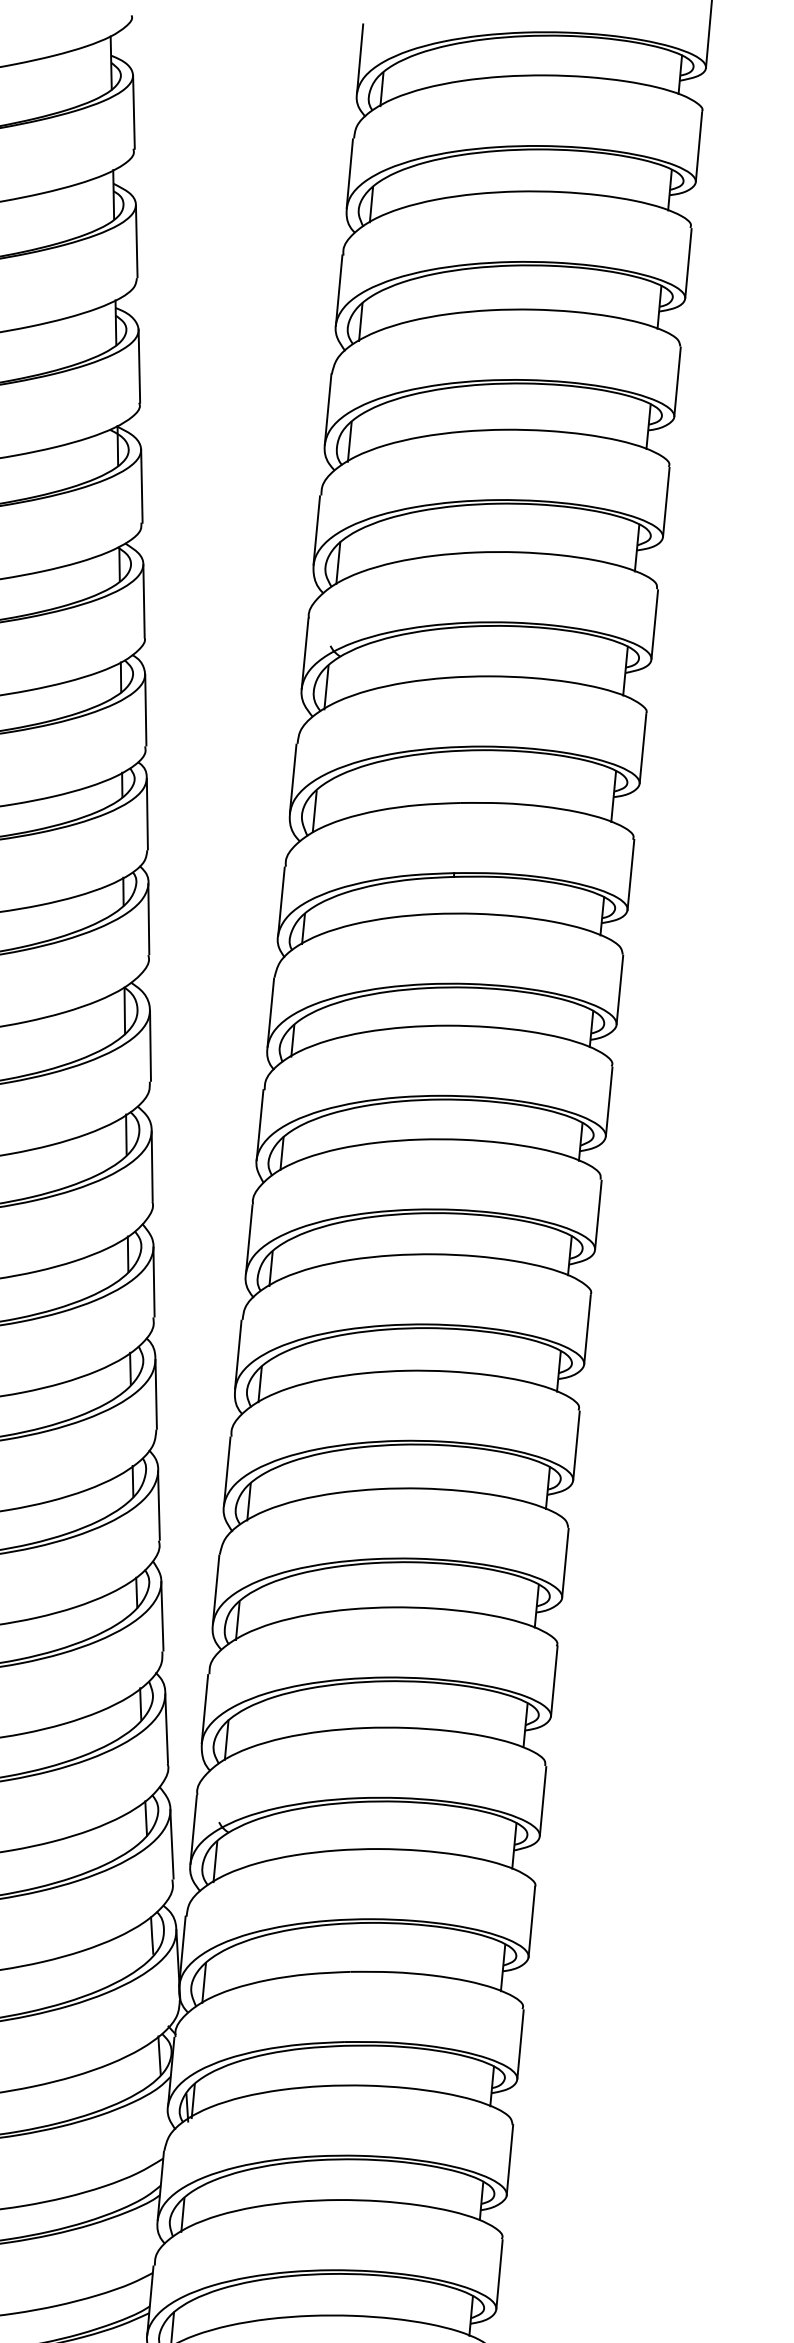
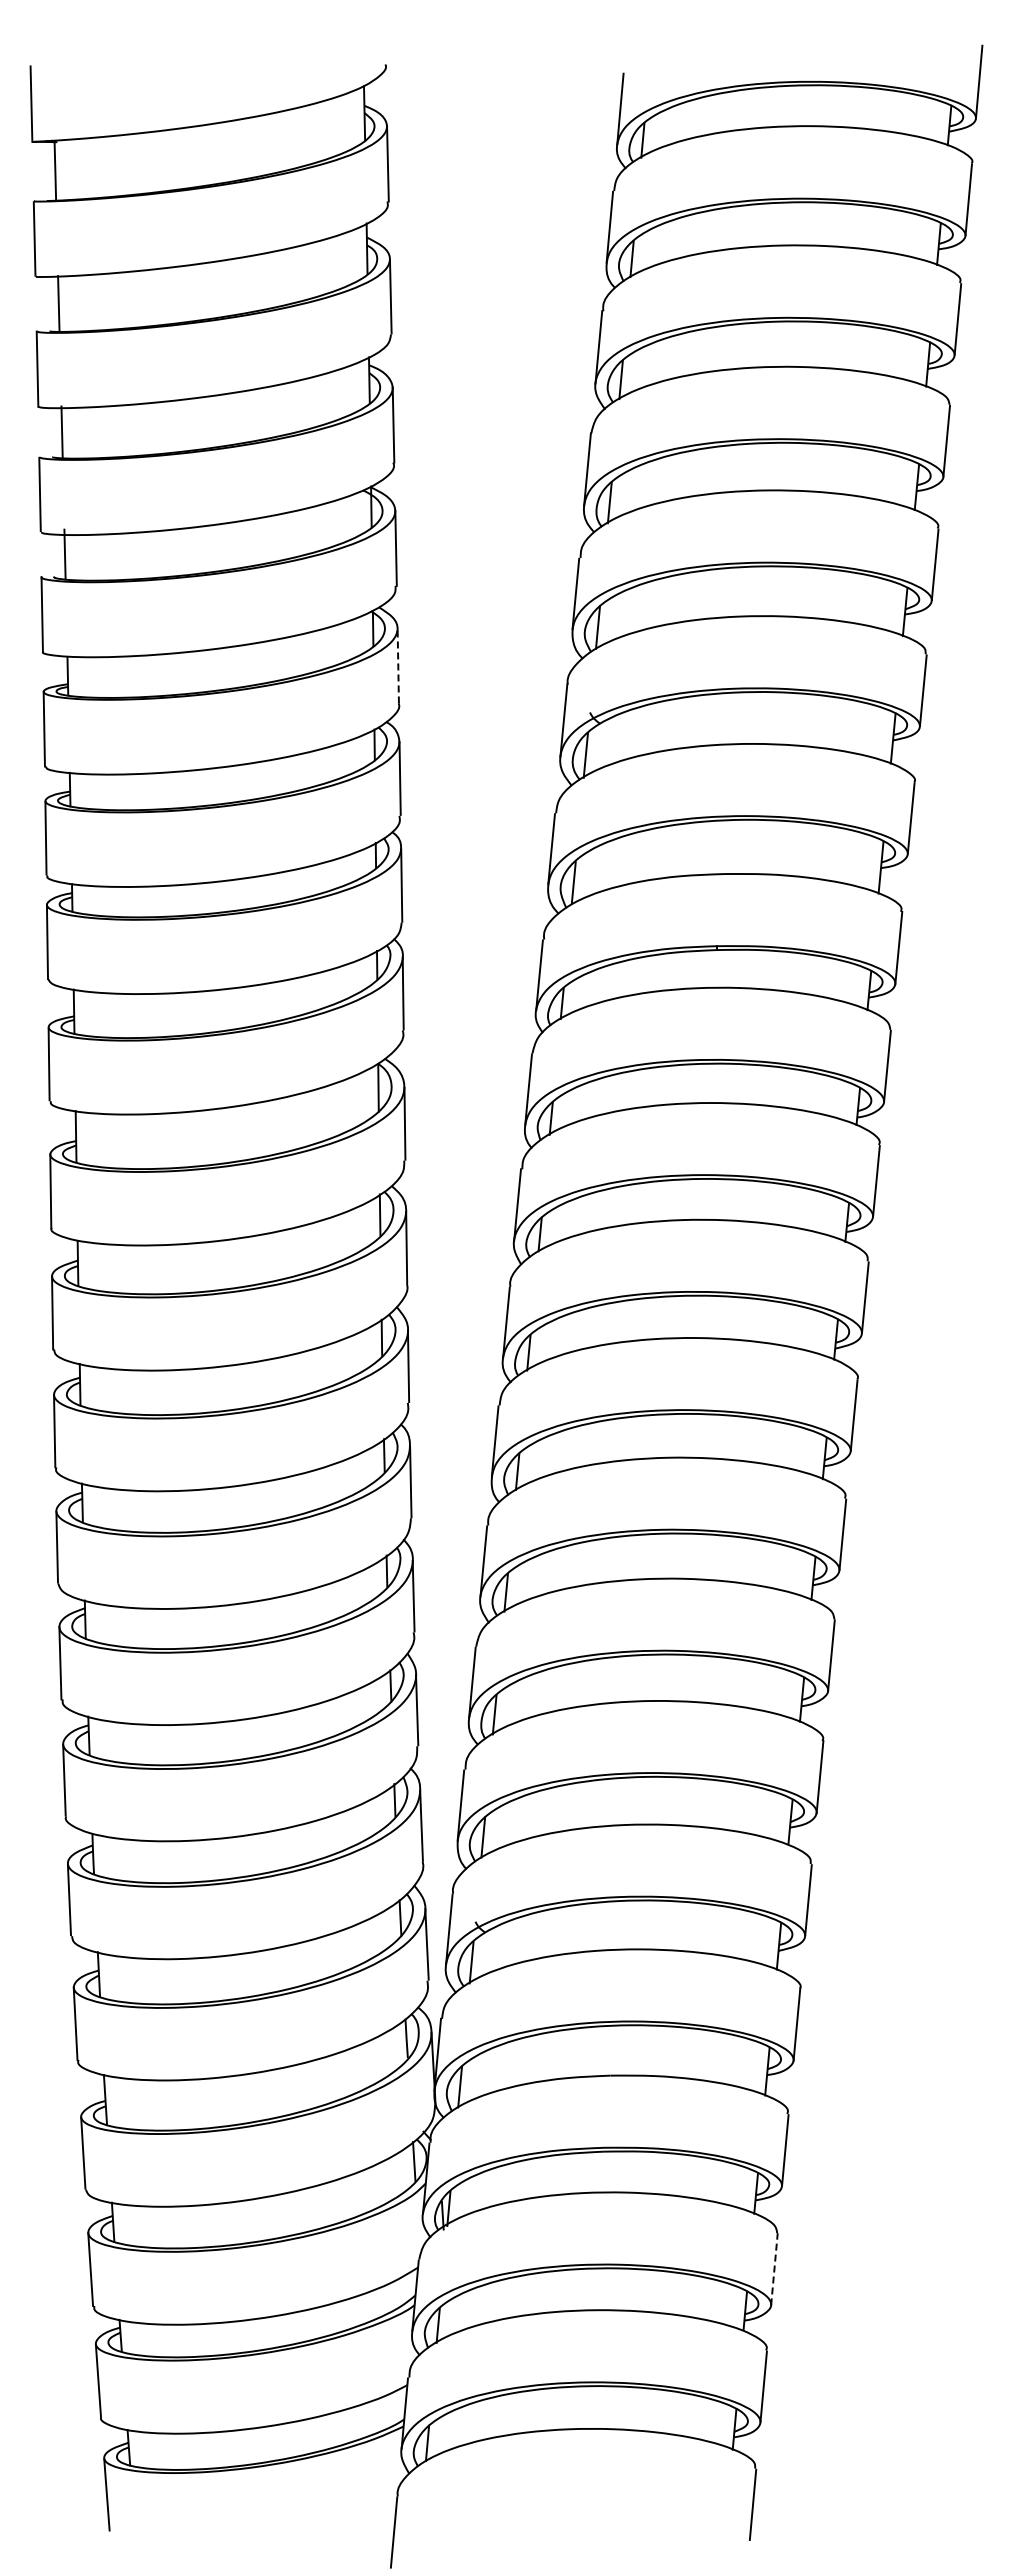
line: (144, 601) -> (398, 666), solid -> dashed
line: (510, 2159) -> (774, 2268), solid -> dashed

